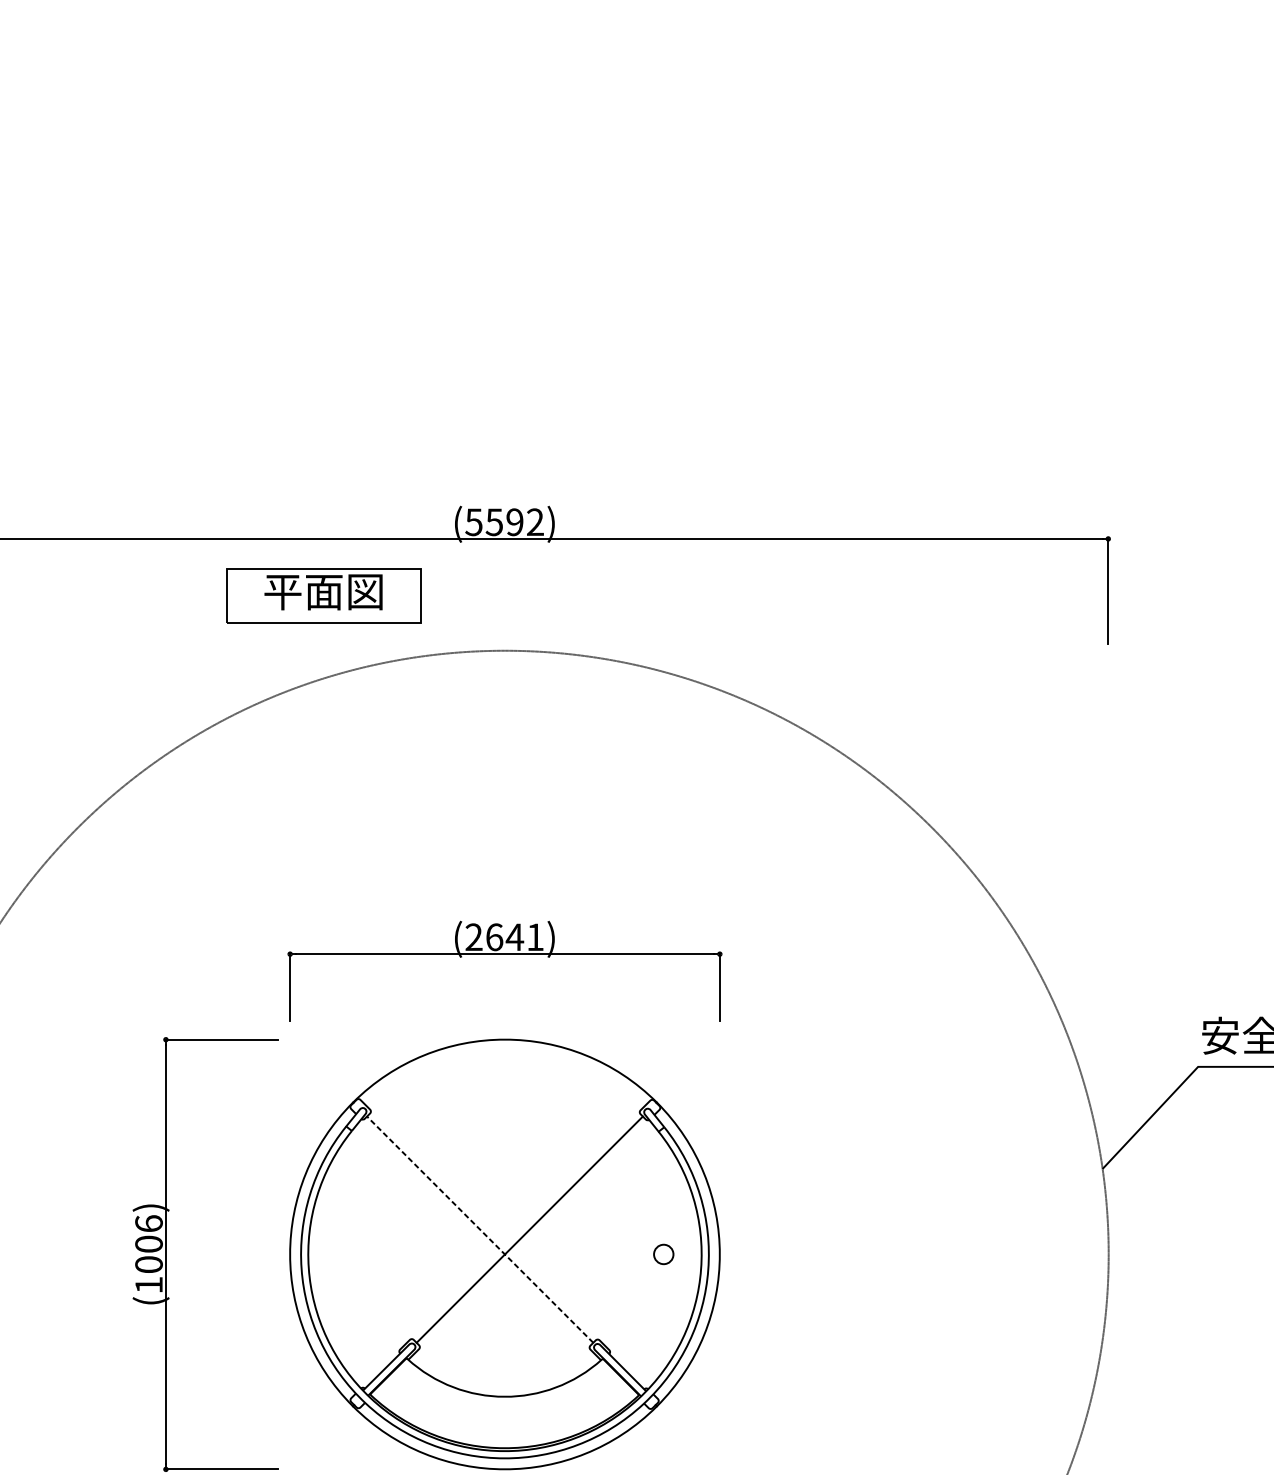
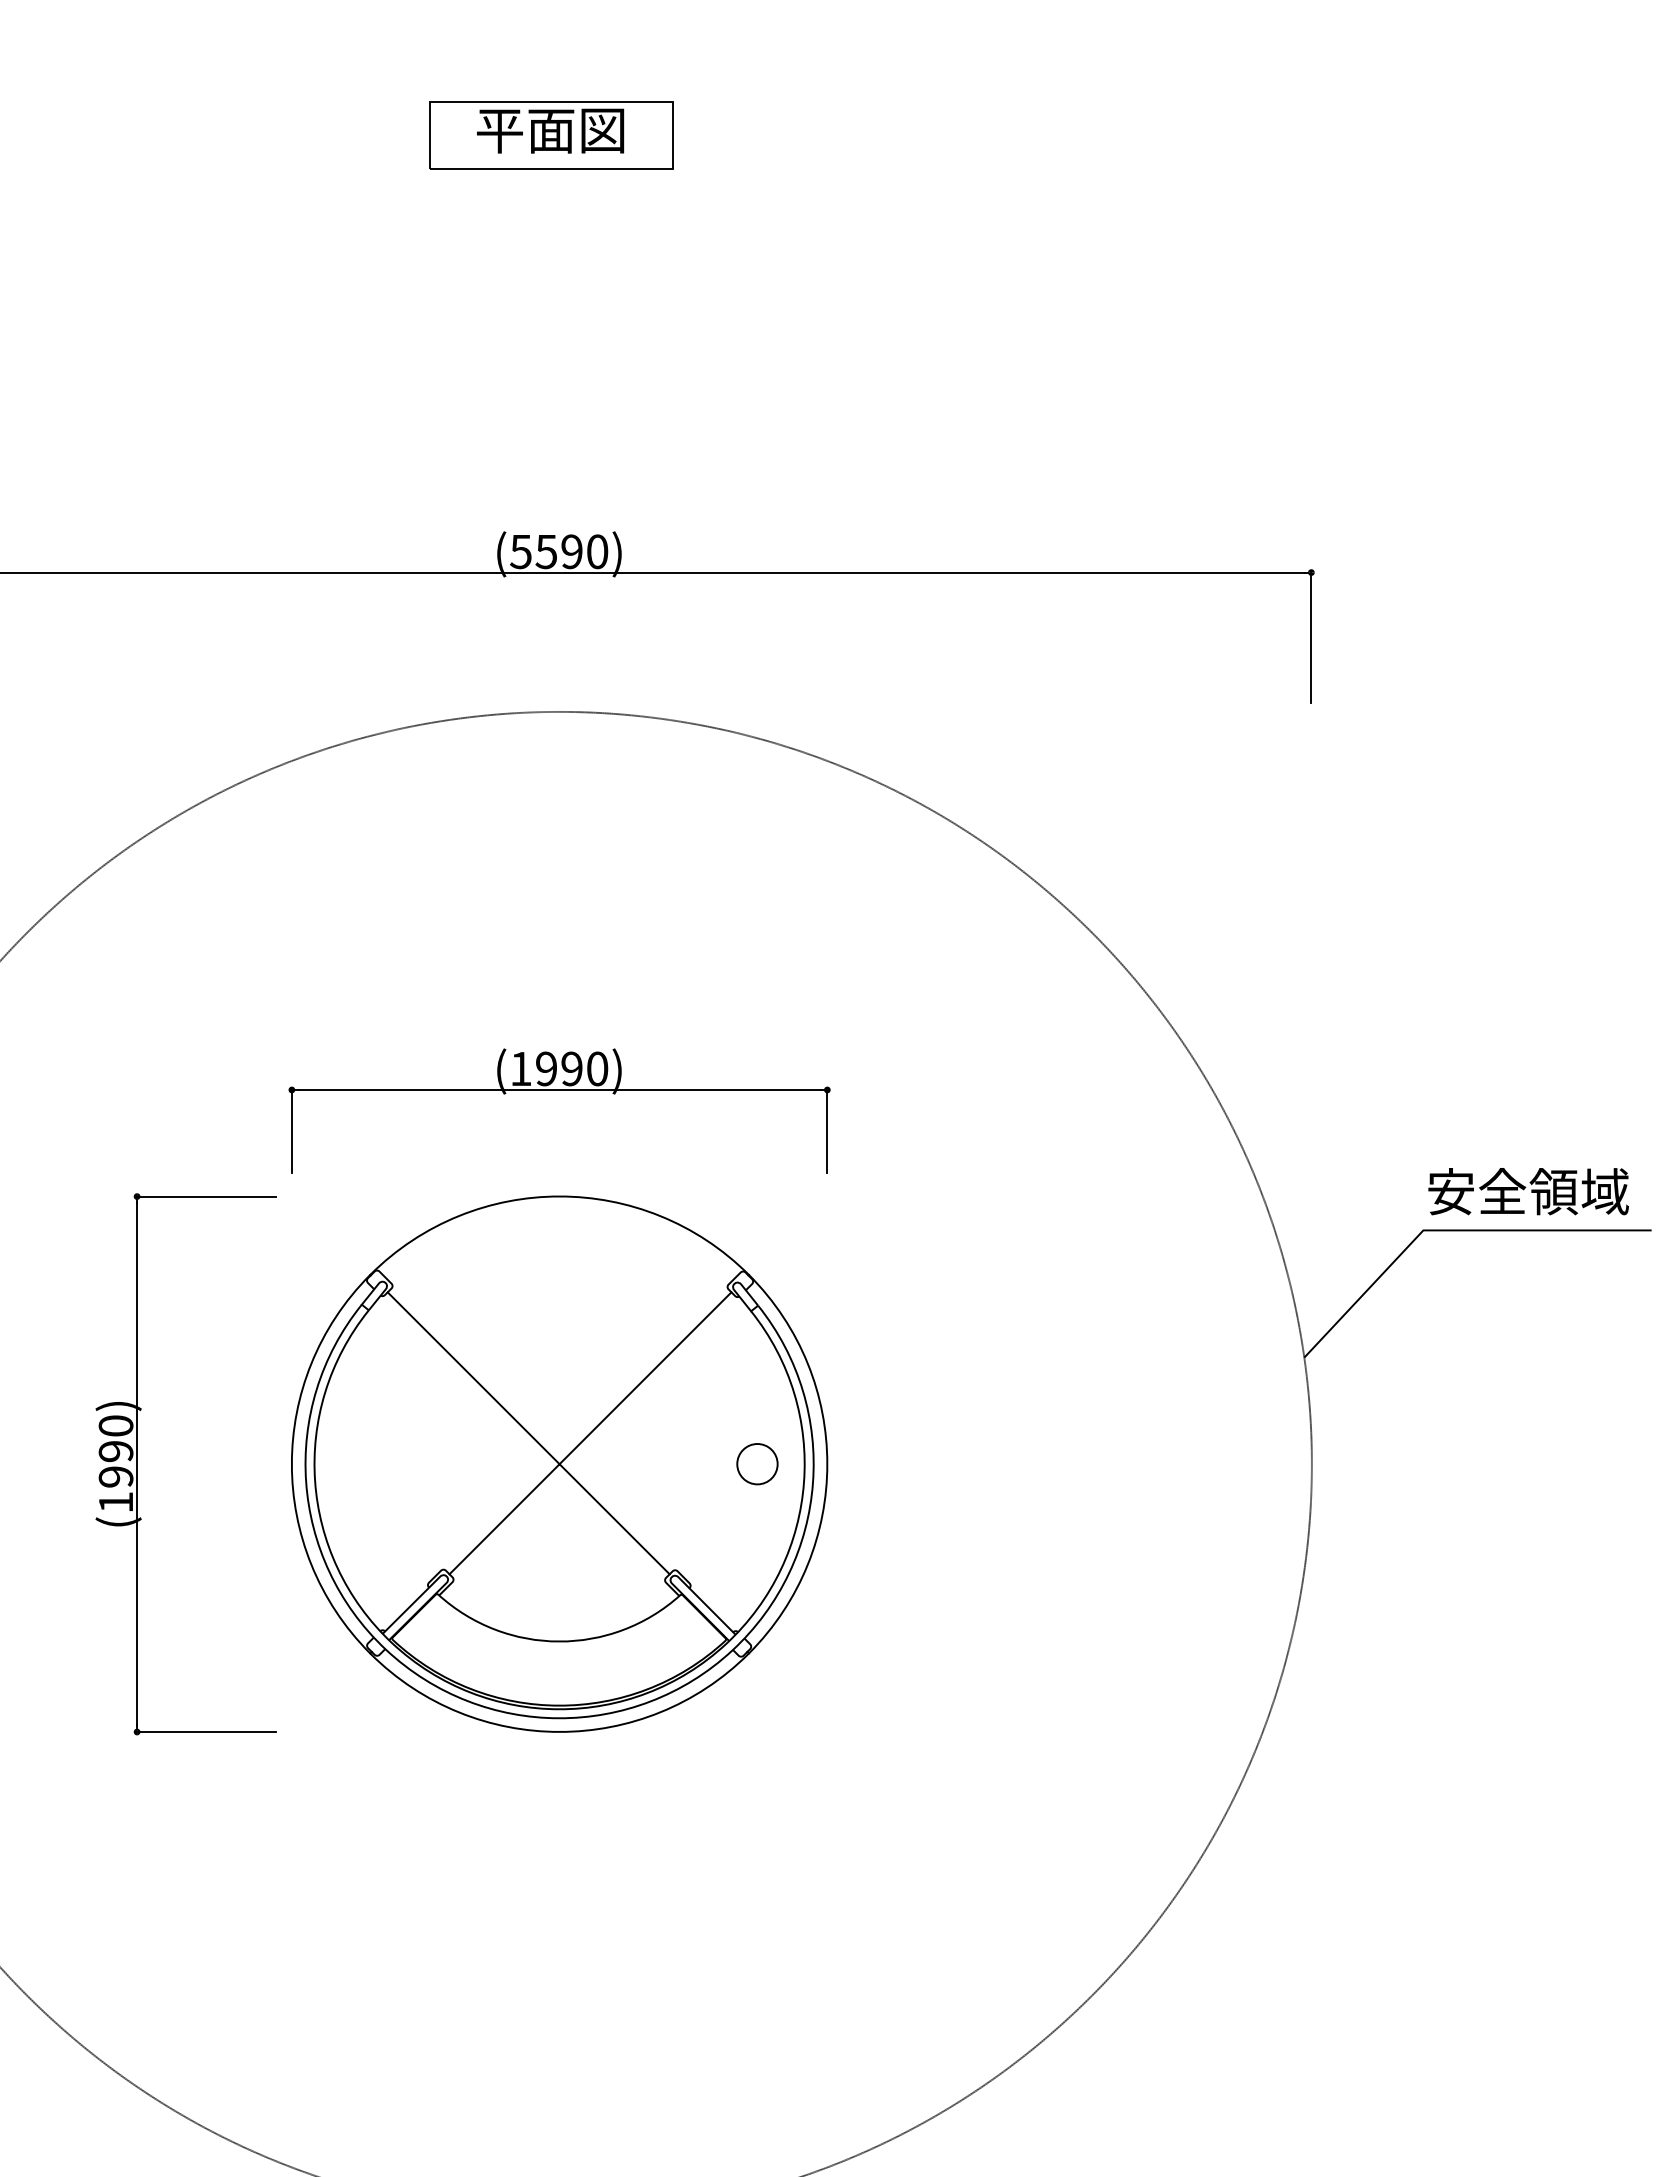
text: (535, 522) -> (597, 551), (5592) -> (5590)
part: (324, 595) -> (551, 135), moved
text: (504, 936) -> (559, 1068), (2641) -> (1990)
line: (480, 1229) -> (528, 1432), dashed -> solid
text: (148, 1244) -> (115, 1451), (1006) -> (1990)
circle: (663, 1254) -> (757, 1464), size x1.67

